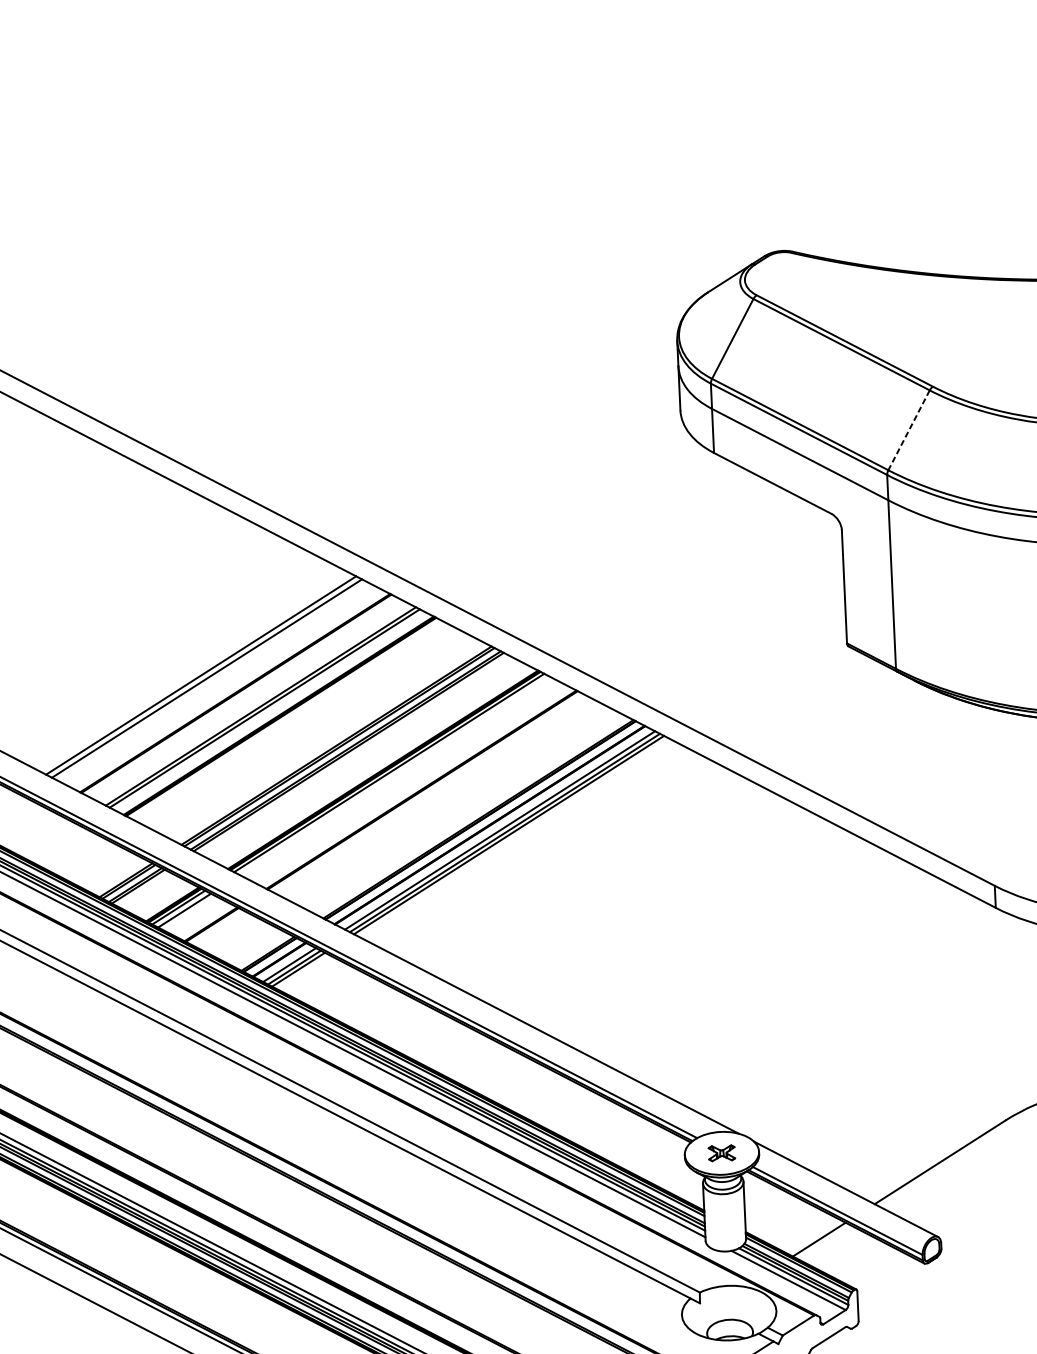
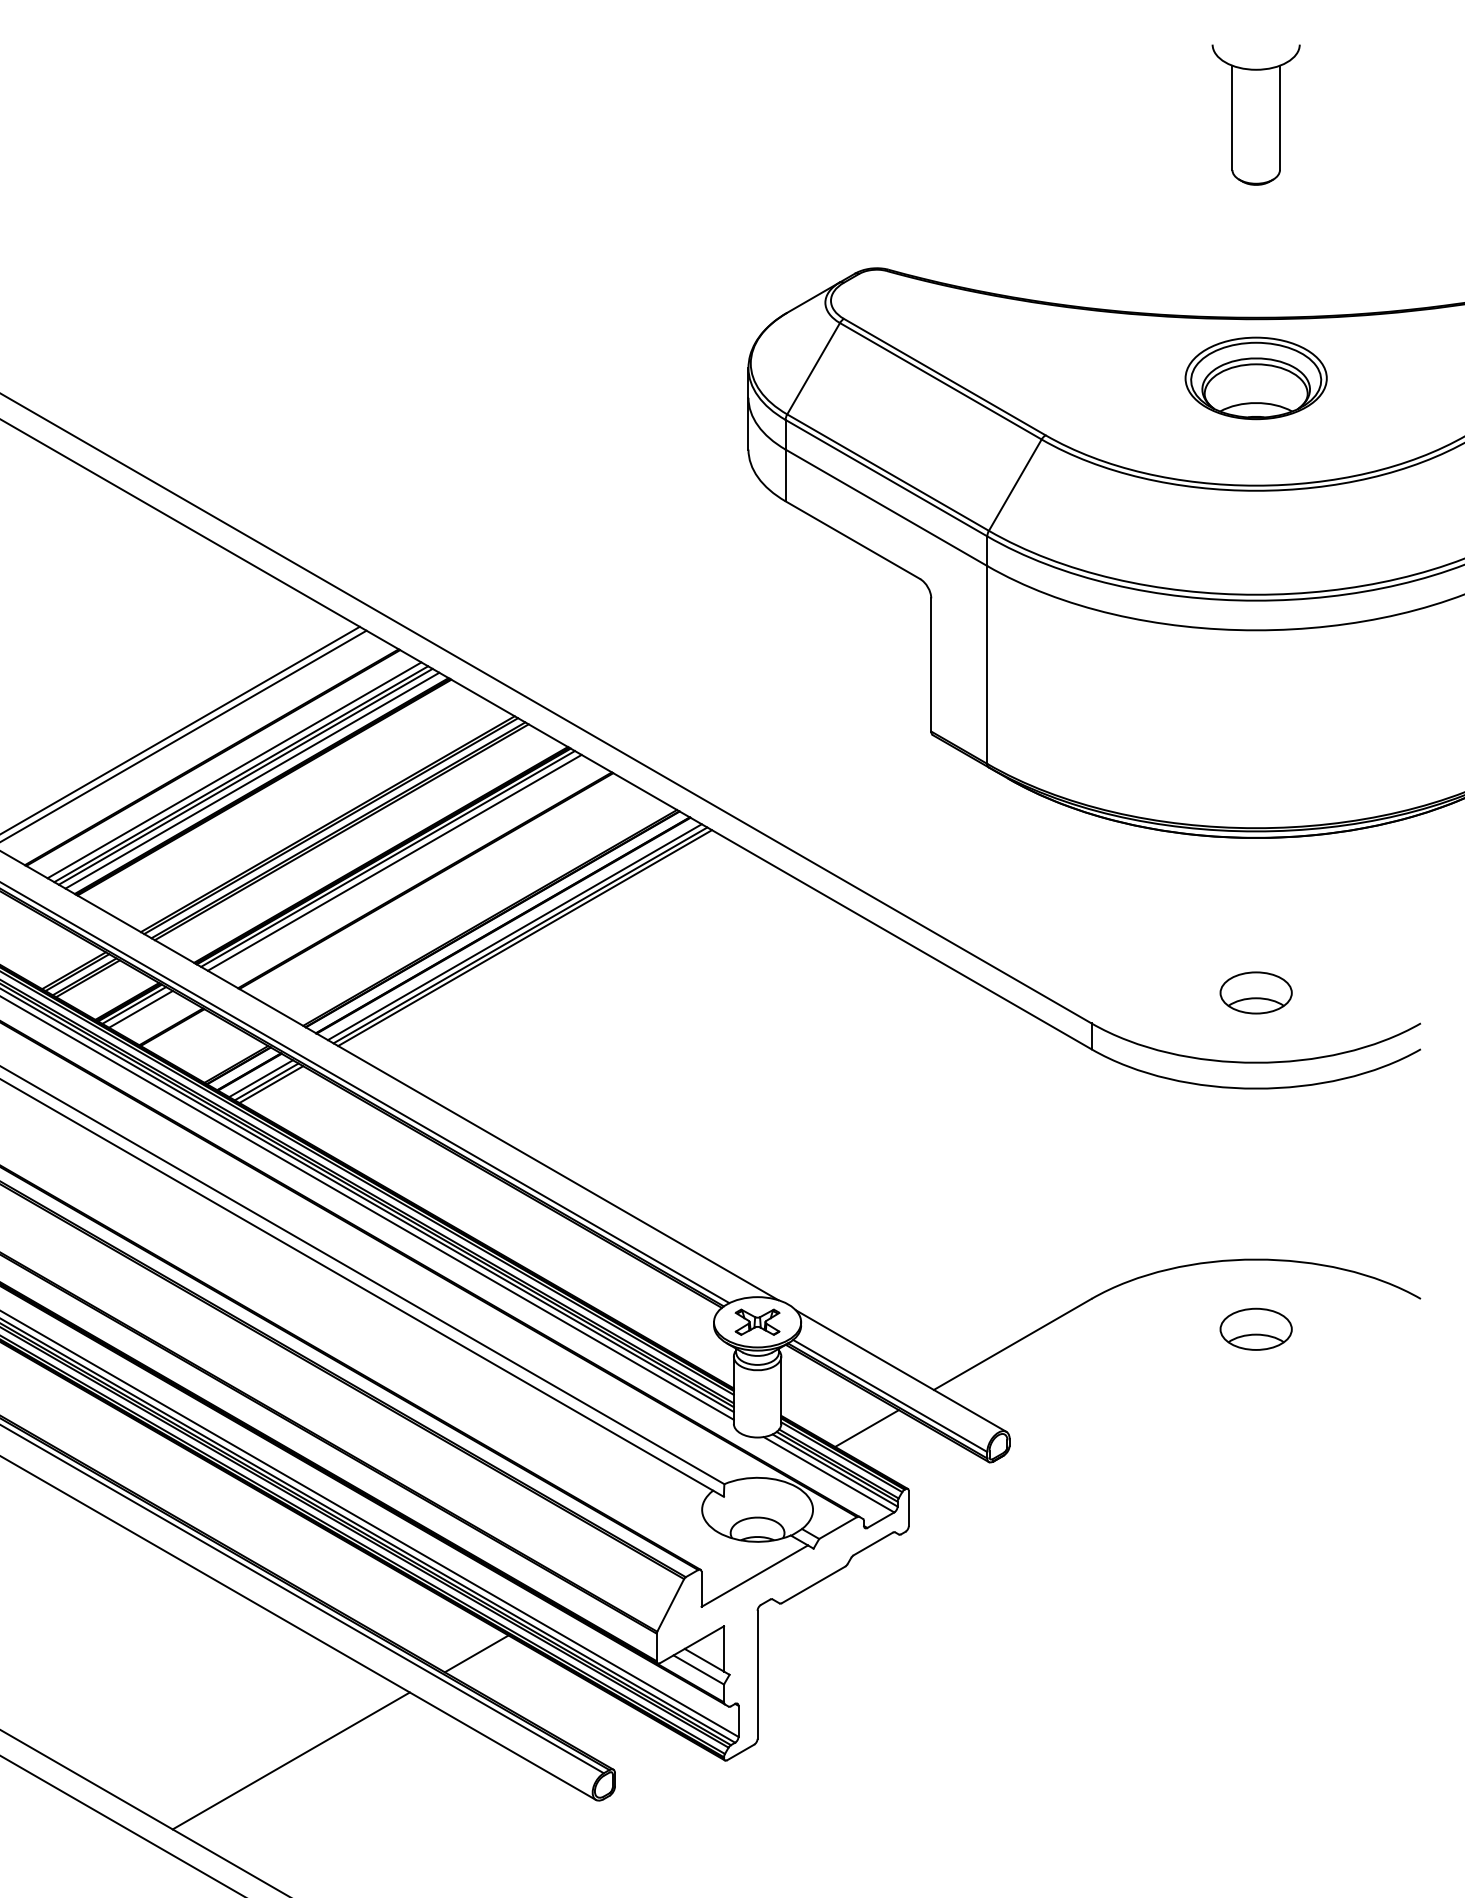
line: (909, 430) -> (1015, 485), dashed -> solid
line: (255, 703) -> (234, 770), added
line: (270, 711) -> (252, 780), added
line: (394, 775) -> (394, 862), added
part: (721, 1152) -> (757, 1321), size x1.43

